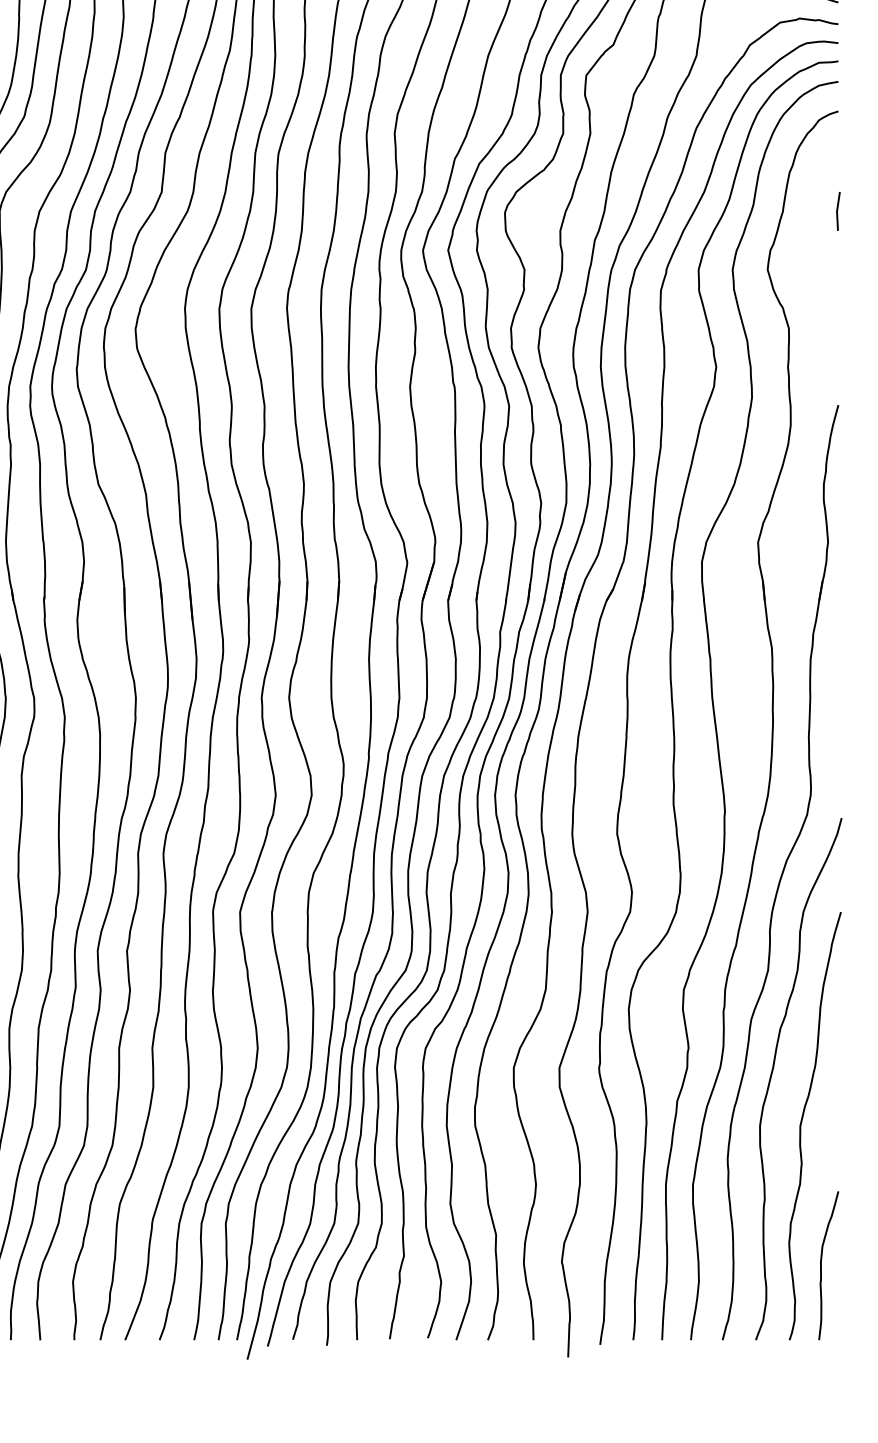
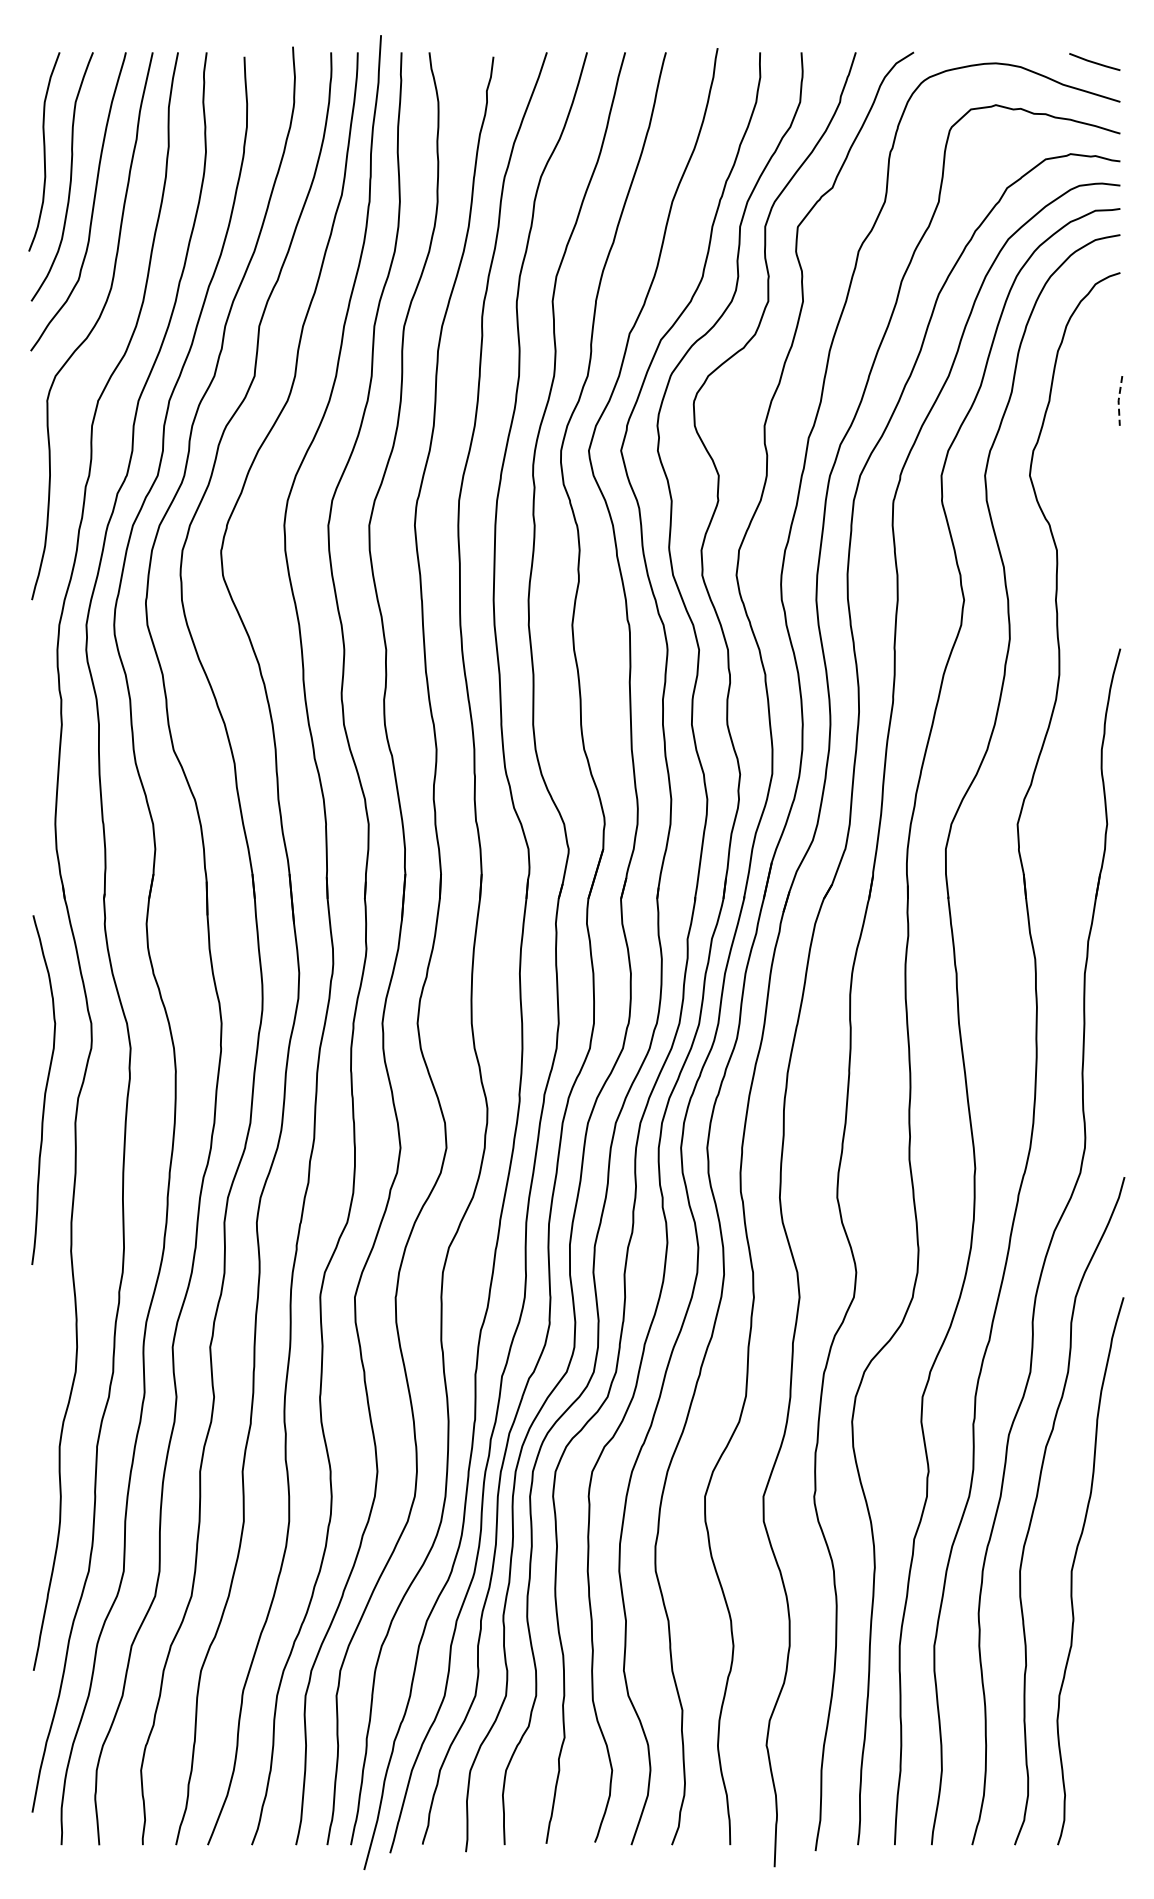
line: (836, 211) -> (1118, 400), solid -> dashed
curve: (821, 1265) -> (1098, 1749), removed

